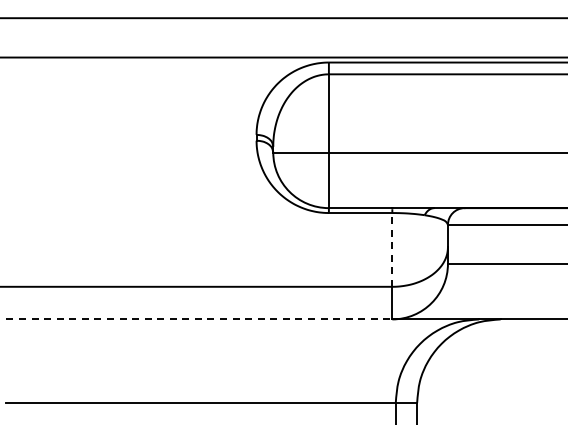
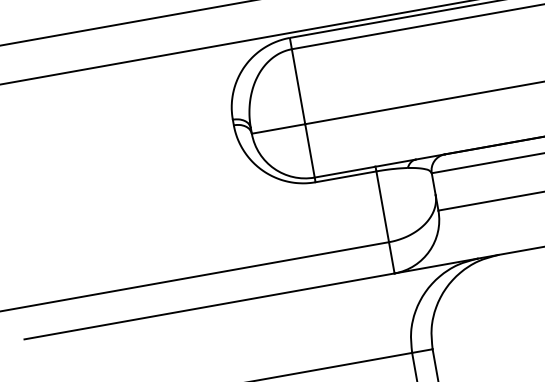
line: (392, 249) -> (382, 206), dashed -> solid
line: (199, 319) -> (209, 306), dashed -> solid

